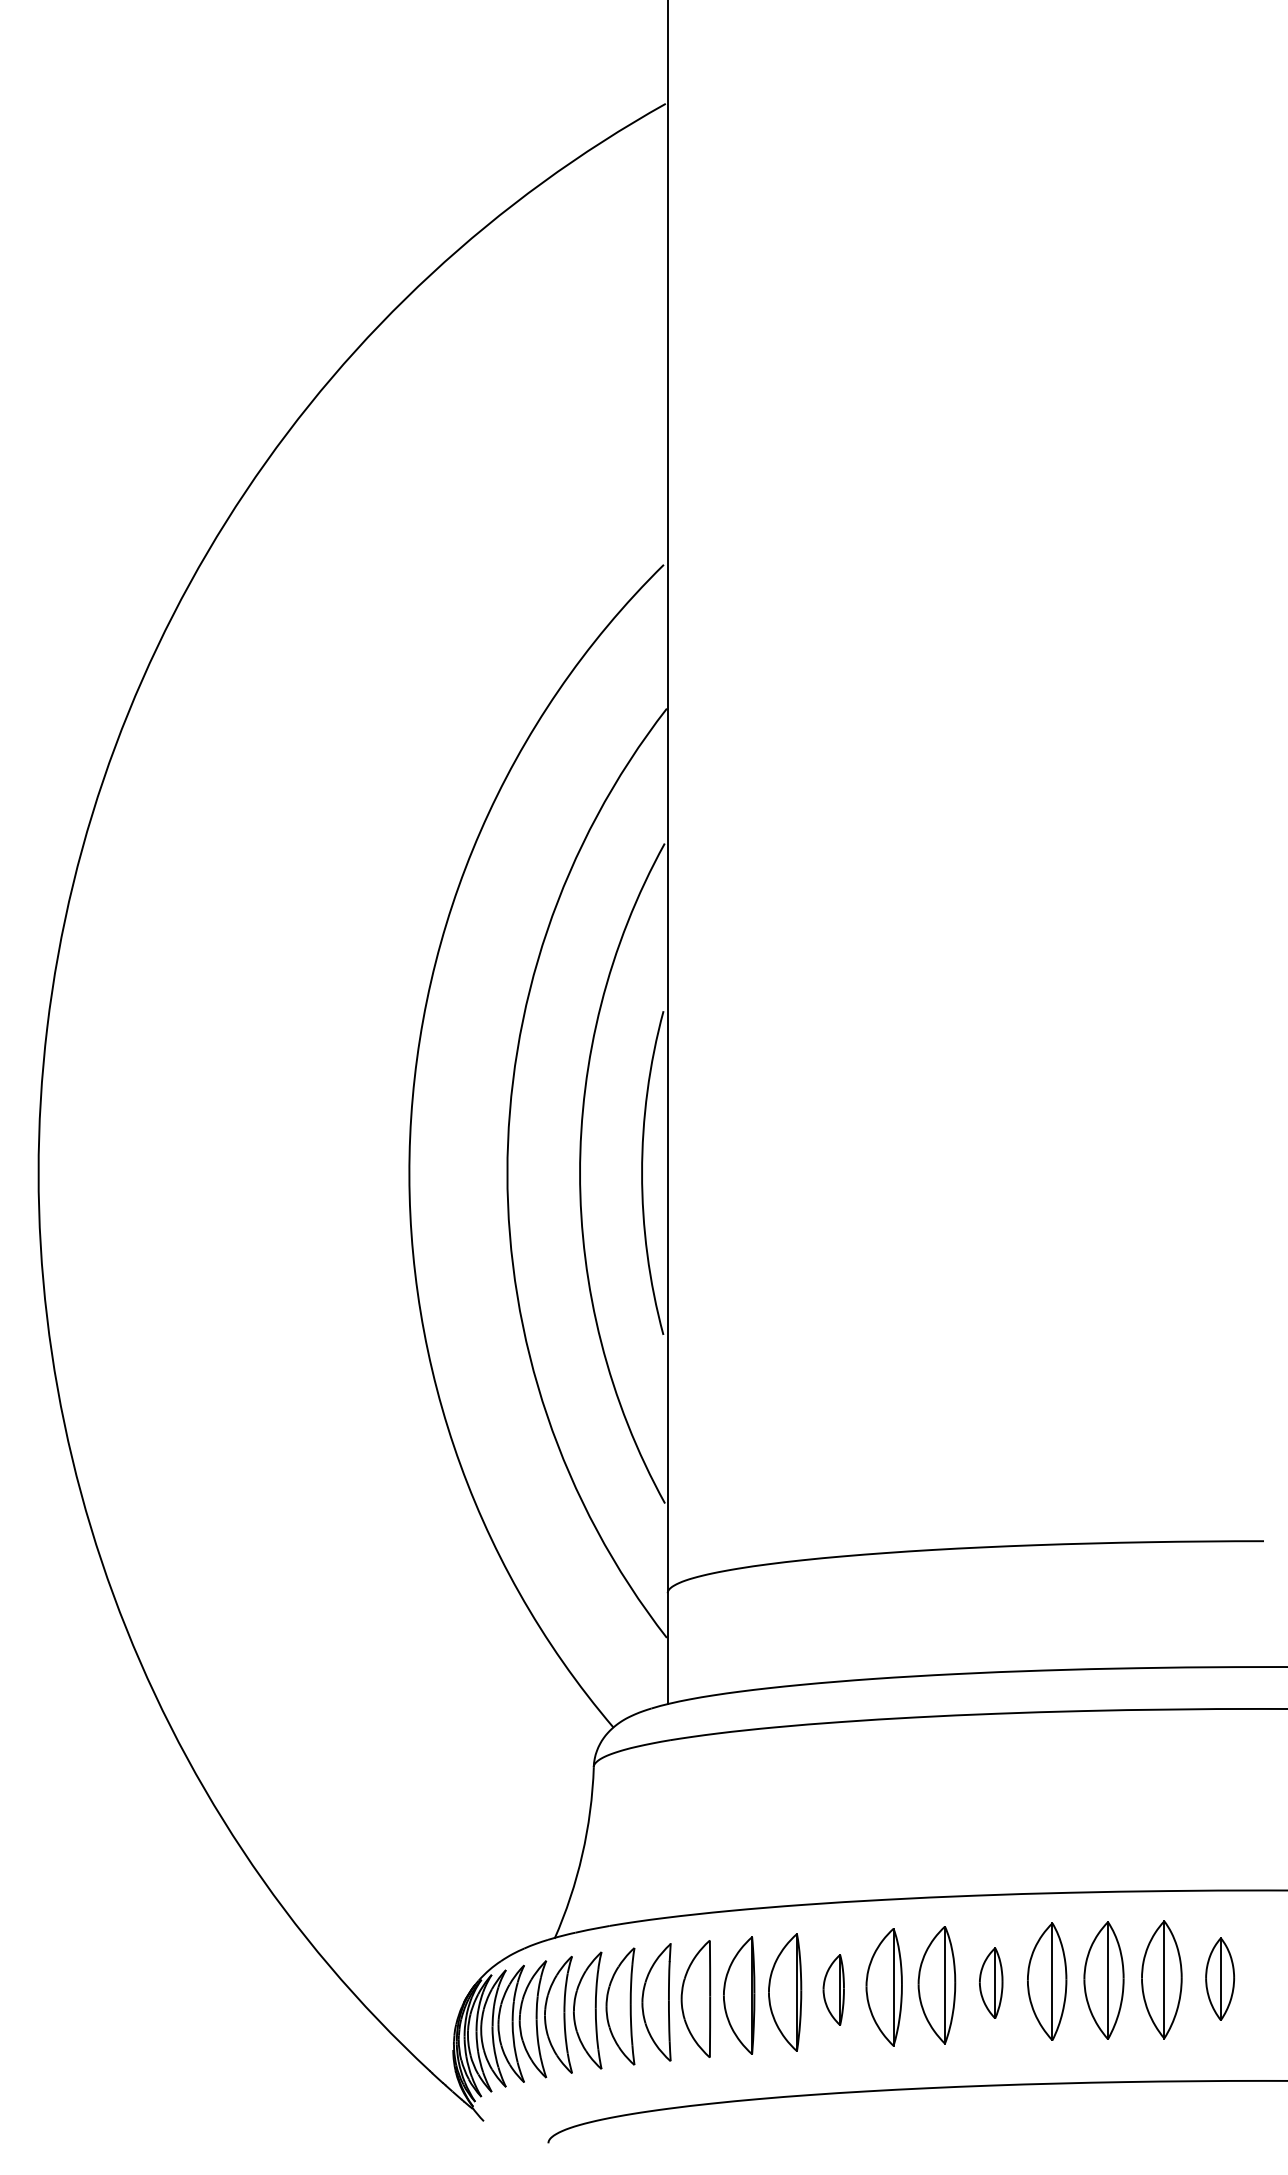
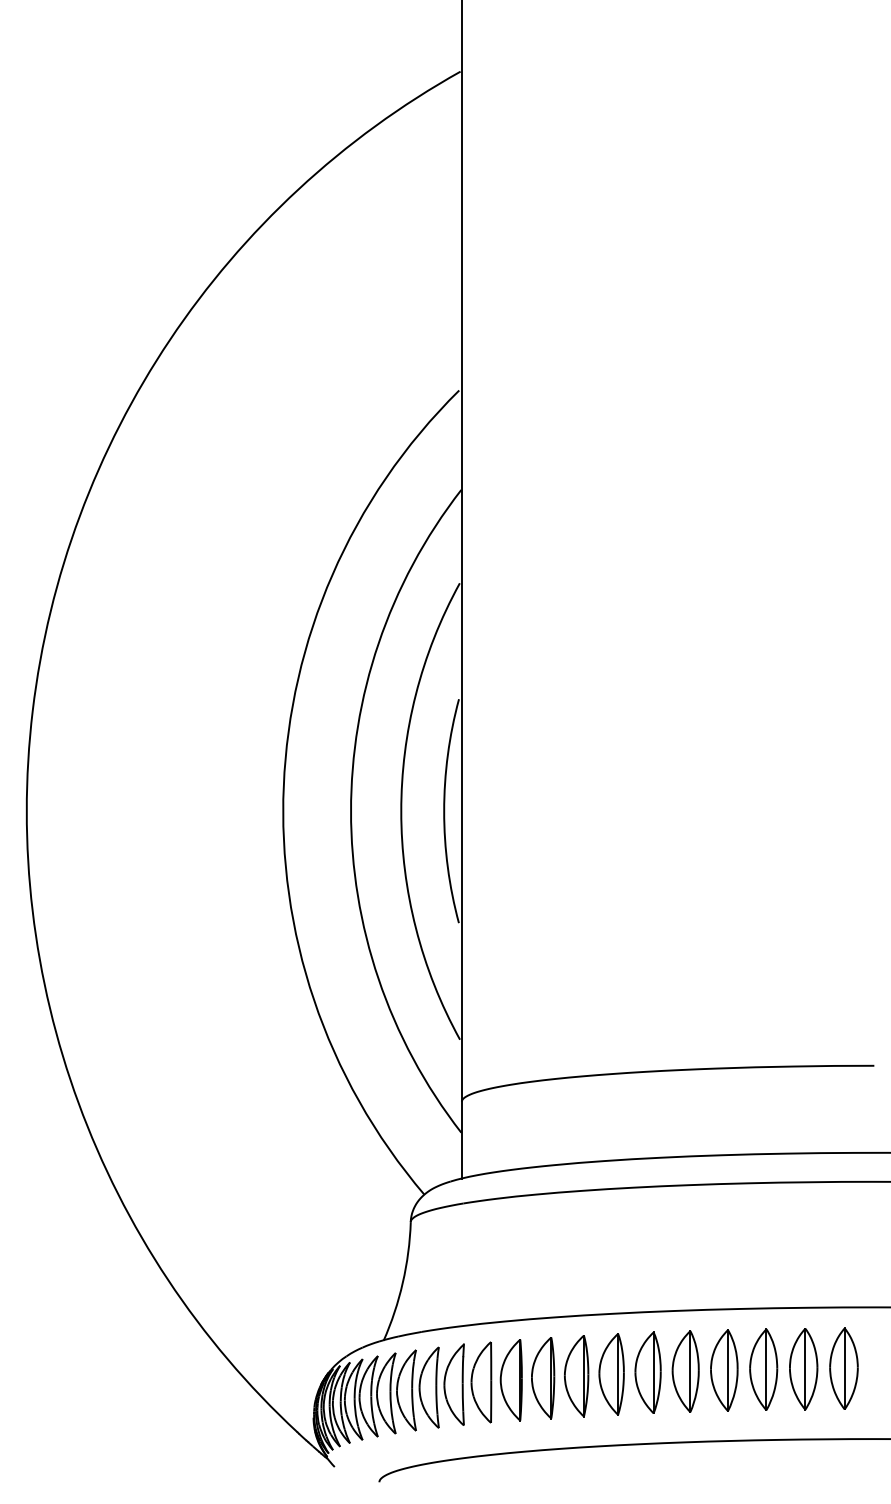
part: (1219, 1978) -> (843, 1368), size x1.43
part: (990, 1983) -> (685, 1371), size x1.67
part: (833, 1990) -> (576, 1376), size x1.67

